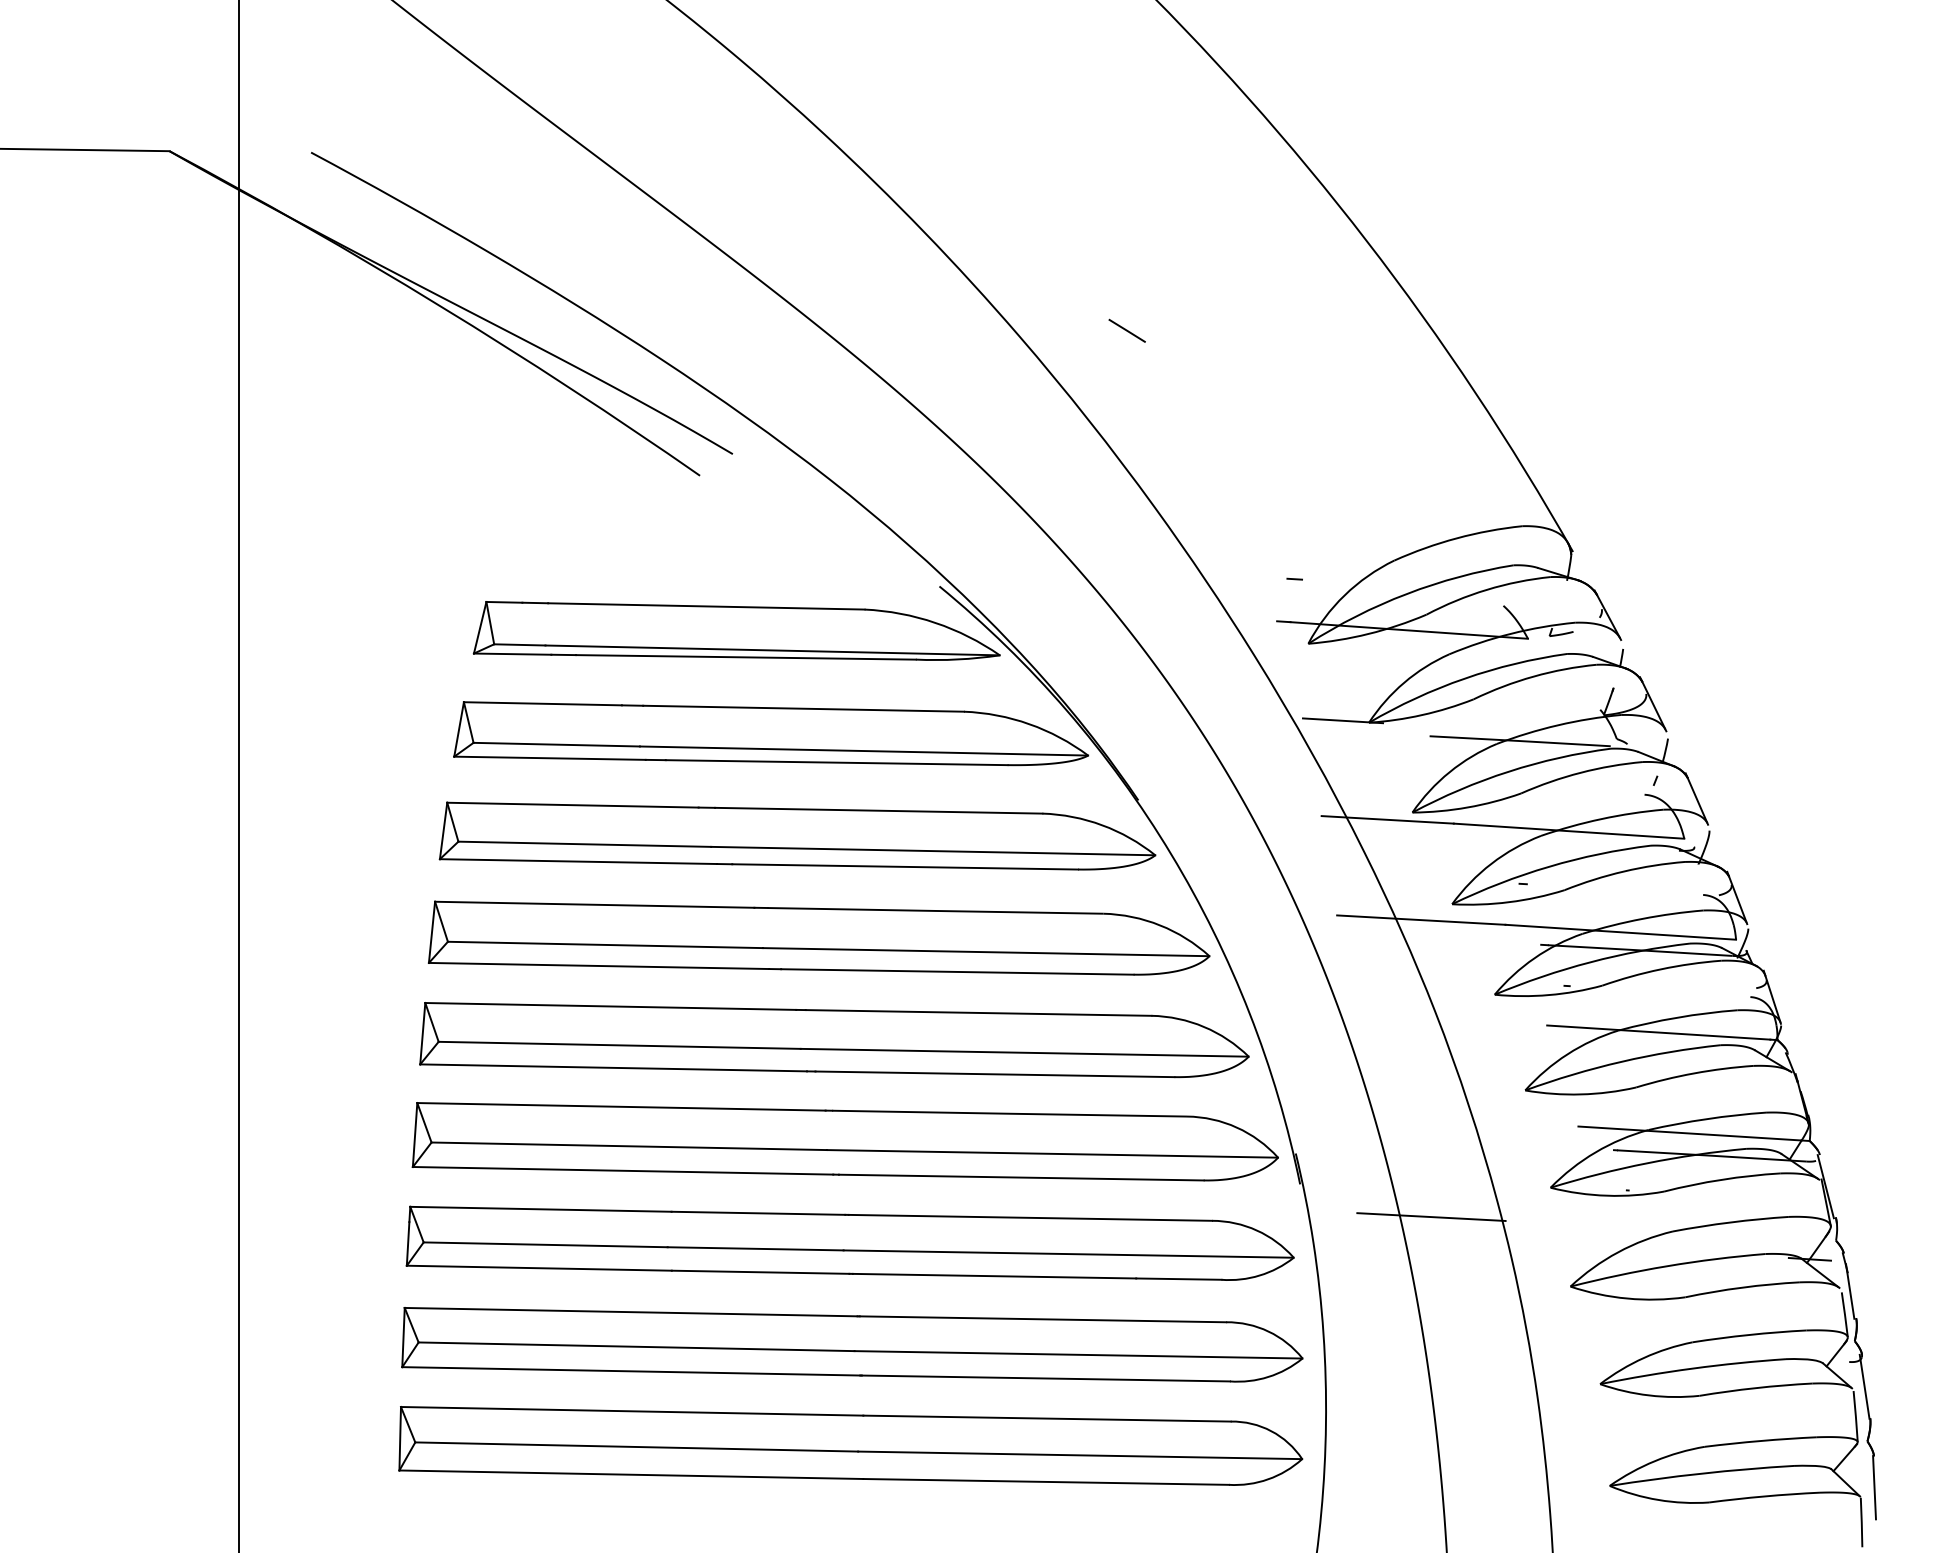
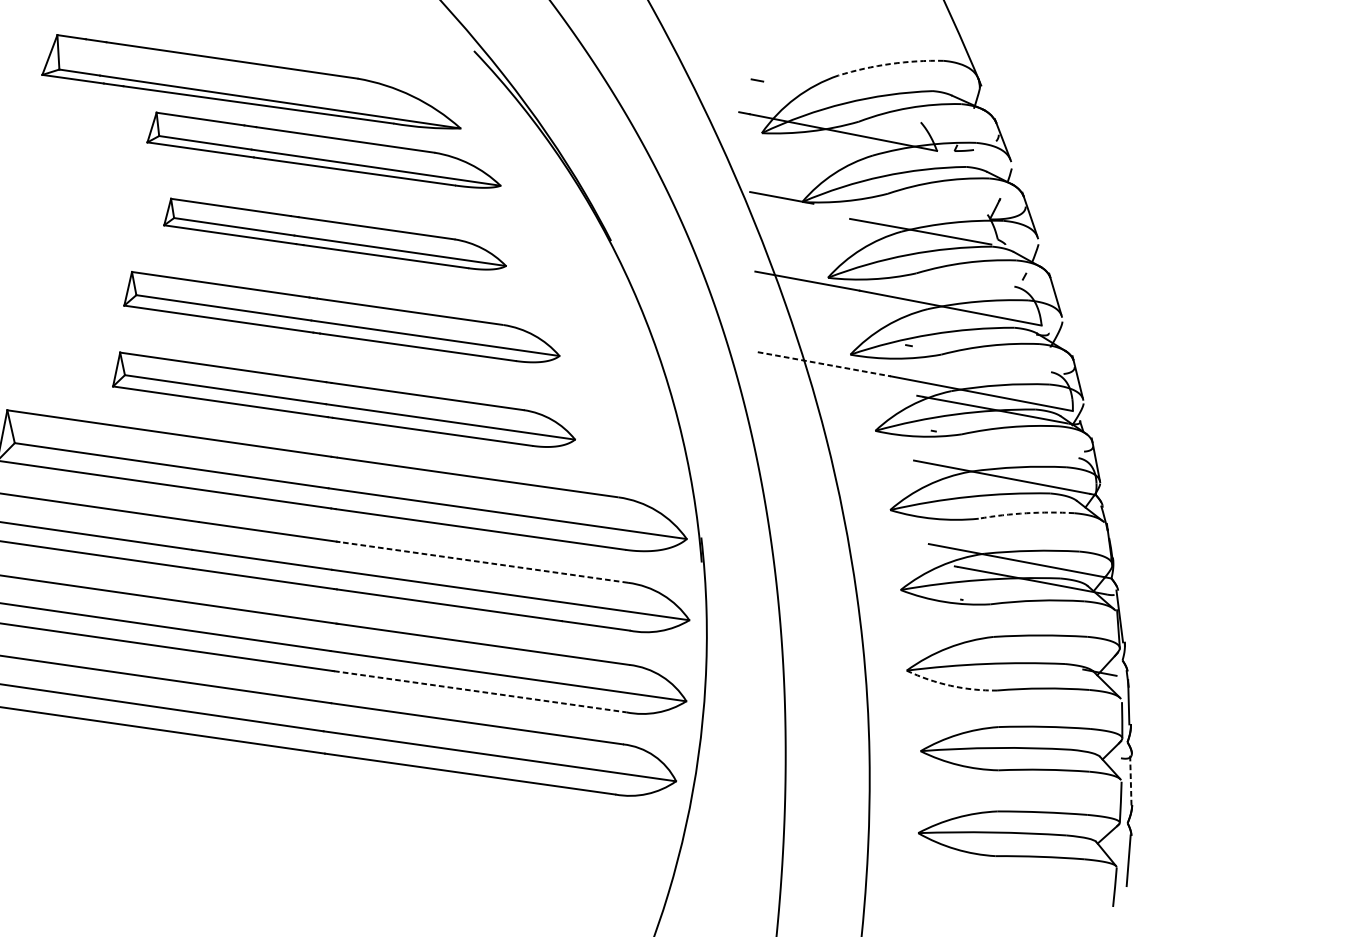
arc: (1456, 538) -> (890, 64), solid -> dashed
part: (736, 630) -> (253, 82), moved
part: (771, 733) -> (325, 151), size x0.7
part: (797, 835) -> (336, 235), size x0.6
line: (1421, 920) -> (824, 364), solid -> dashed
part: (818, 937) -> (342, 318), size x0.7
part: (834, 1040) -> (345, 401), size x0.7
arc: (1694, 1073) -> (1026, 513), solid -> dashed
line: (1431, 1216) -> (803, 601), removed
line: (1030, 1217) -> (483, 562), solid -> dashed
arc: (1627, 1298) -> (950, 685), solid -> dashed
line: (1046, 1378) -> (480, 691), solid -> dashed
line: (1864, 1386) -> (1130, 779), solid -> dashed

